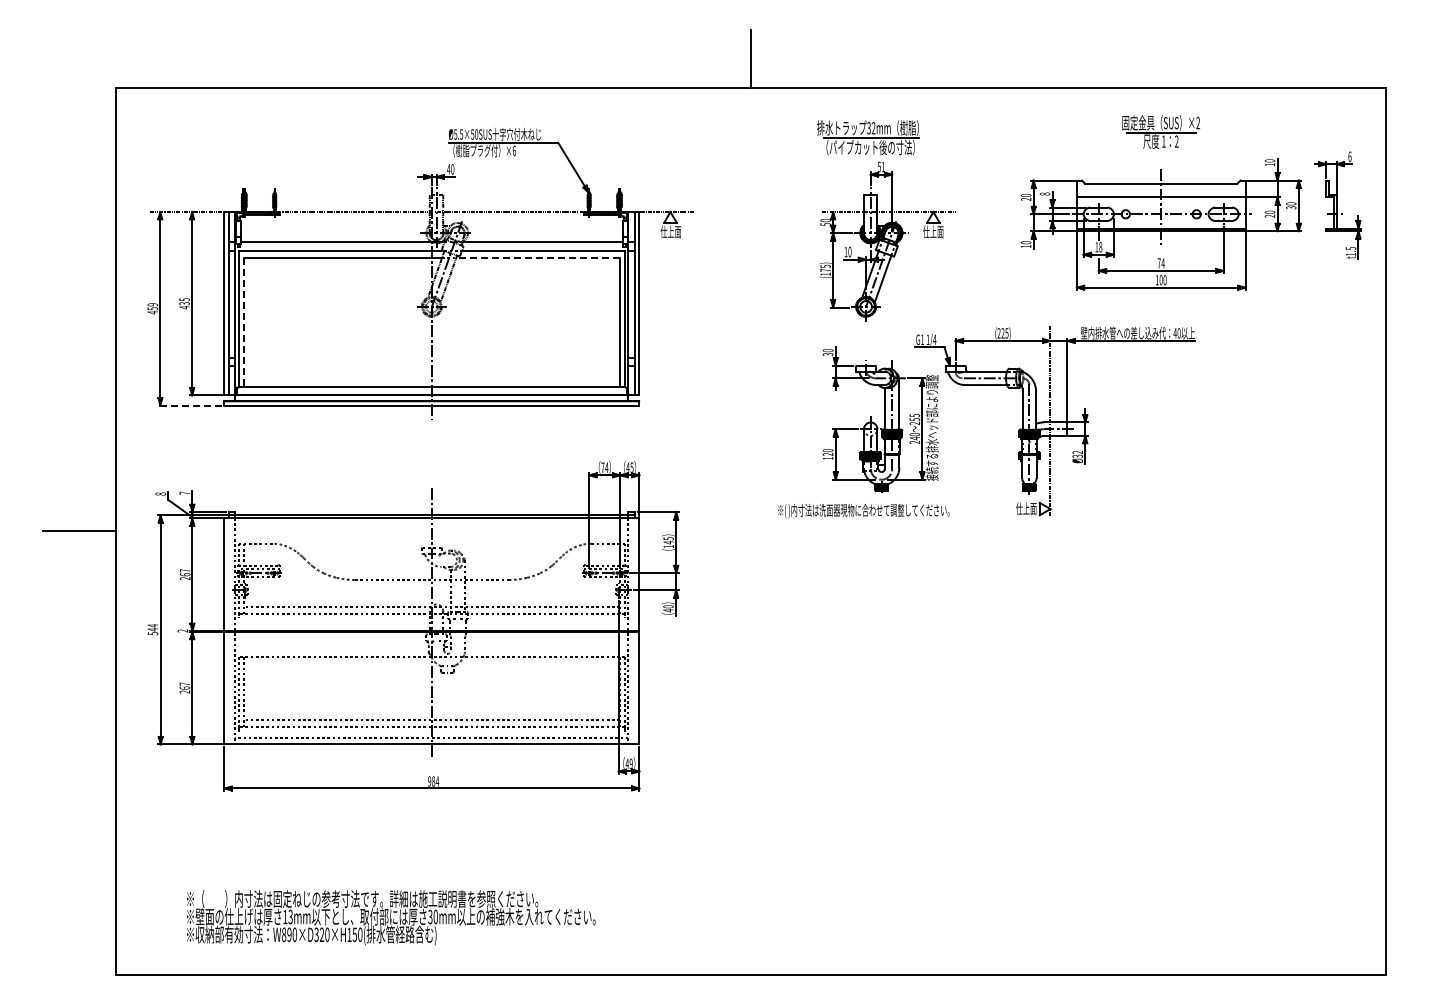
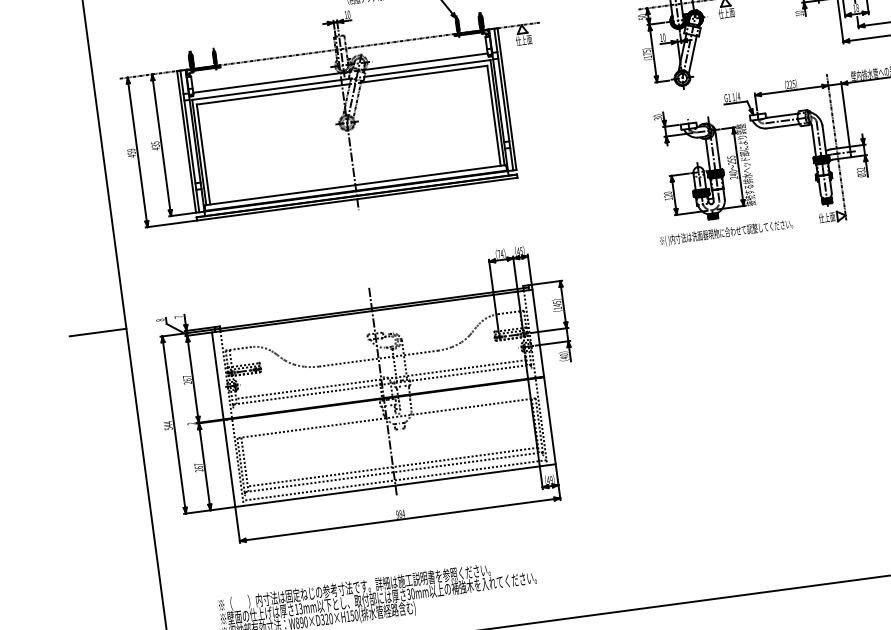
text: (448, 169) -> (345, 15), 40 -> 10
line: (538, 257) -> (424, 73), dashed -> solid
line: (243, 322) -> (203, 154), dashed -> solid
line: (189, 405) -> (170, 224), dashed -> solid
text: (863, 511) -> (726, 233), moved
part: (413, 626) -> (369, 396), moved

